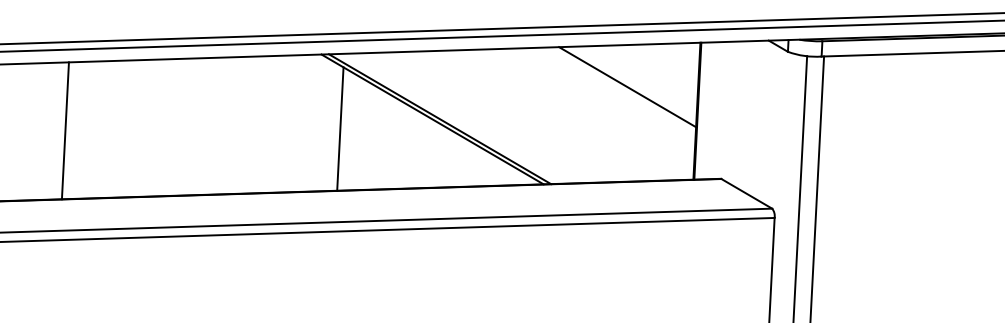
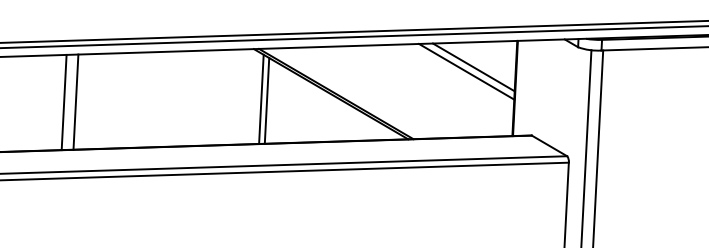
line: (637, 80) -> (473, 67), added
line: (332, 125) -> (261, 98), added
line: (47, 131) -> (63, 102), added

